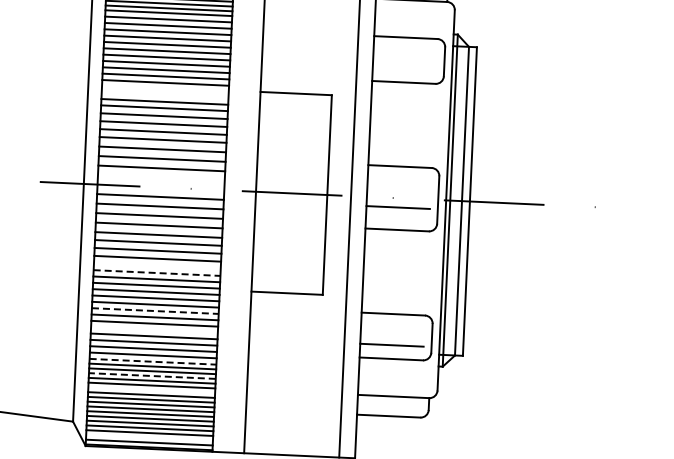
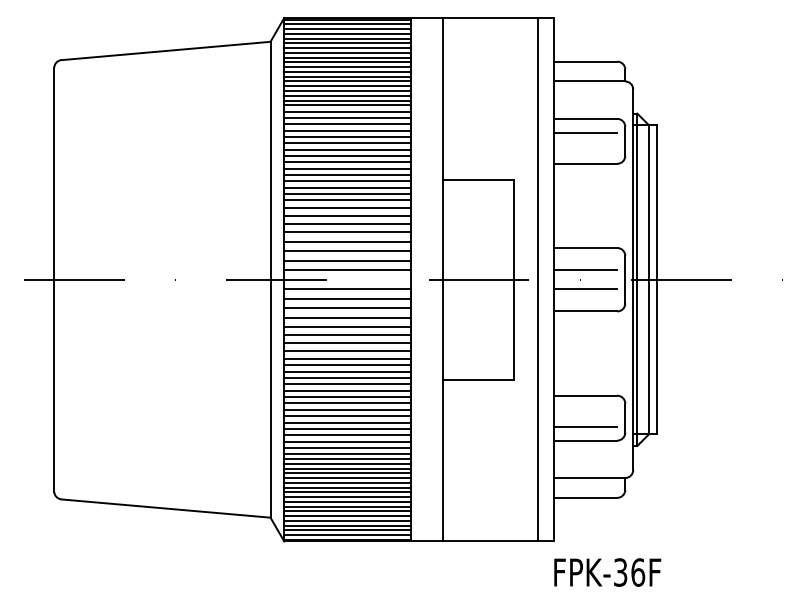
line: (405, 51) -> (585, 132), added
line: (165, 89) -> (347, 181), added
line: (164, 95) -> (347, 187), added
line: (161, 178) -> (347, 270), added
line: (398, 189) -> (585, 270), added
line: (157, 267) -> (347, 359), added
line: (157, 273) -> (348, 365), dashed -> solid
line: (156, 311) -> (348, 403), dashed -> solid
line: (154, 330) -> (347, 422), added
line: (153, 362) -> (348, 454), dashed -> solid
line: (152, 376) -> (347, 468), dashed -> solid
line: (151, 390) -> (347, 482), added
line: (149, 437) -> (347, 530), added

